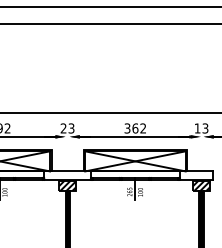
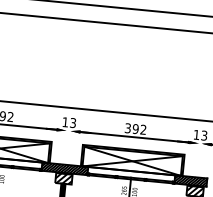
text: (63, 128) -> (65, 122), 23 -> 13
text: (135, 128) -> (135, 129), 362 -> 392
hatch: (67, 175) -> (64, 168), added
hatch: (195, 175) -> (190, 180), added

